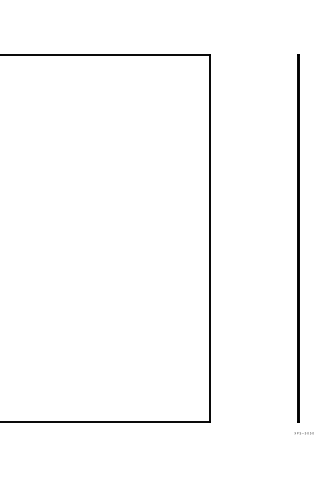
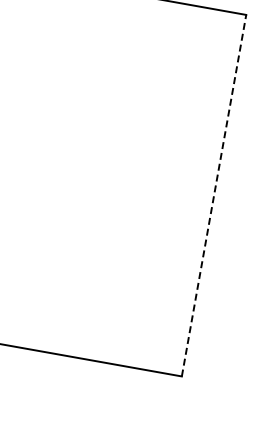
line: (210, 238) -> (214, 196), solid -> dashed

